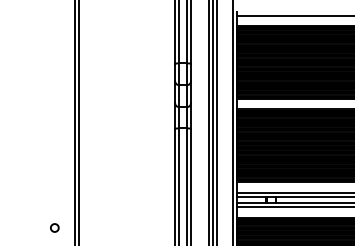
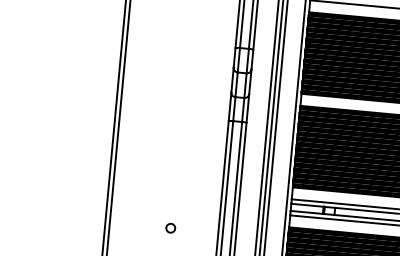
circle: (54, 227) -> (170, 227), moved

